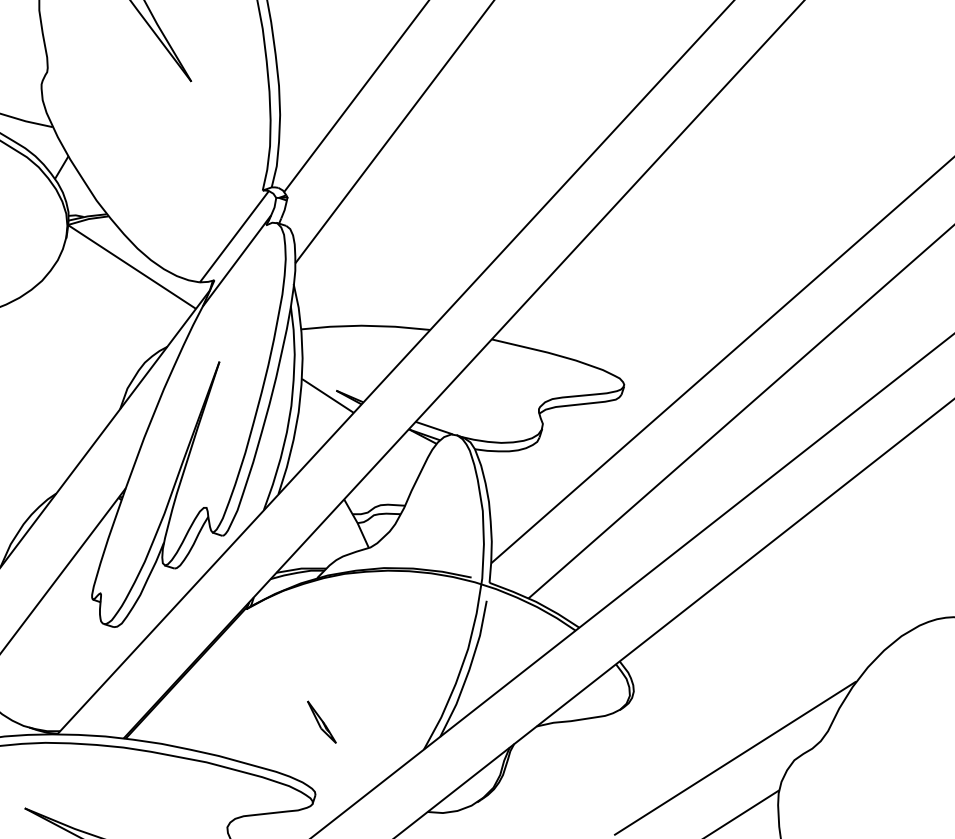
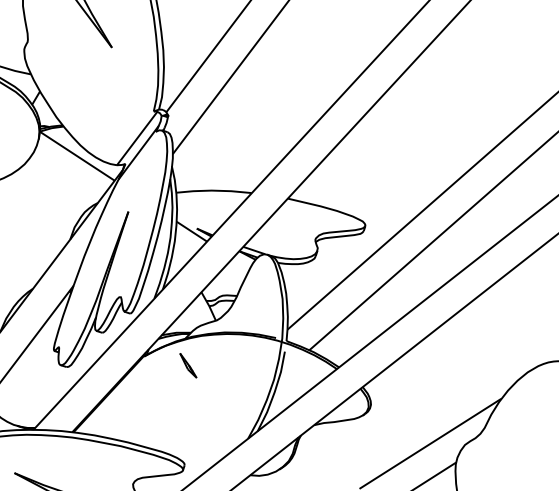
part: (322, 721) -> (188, 365), moved

